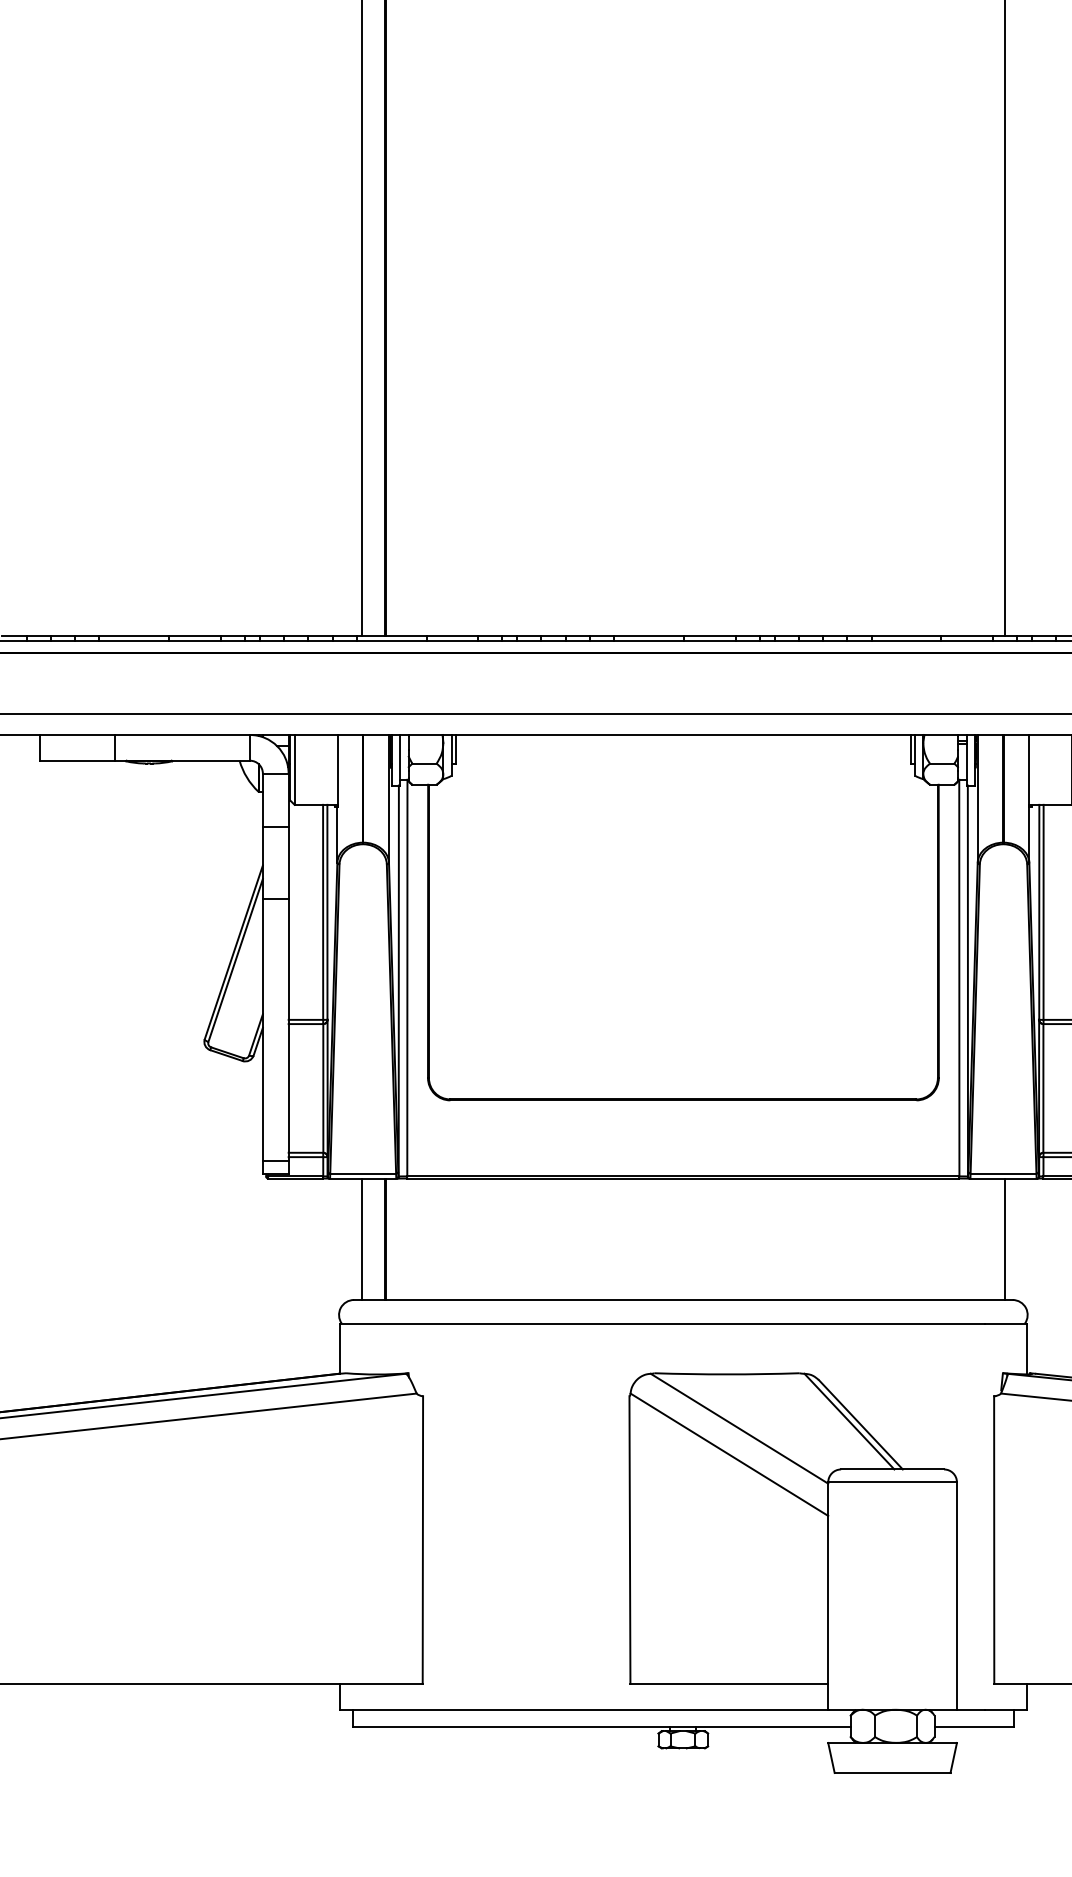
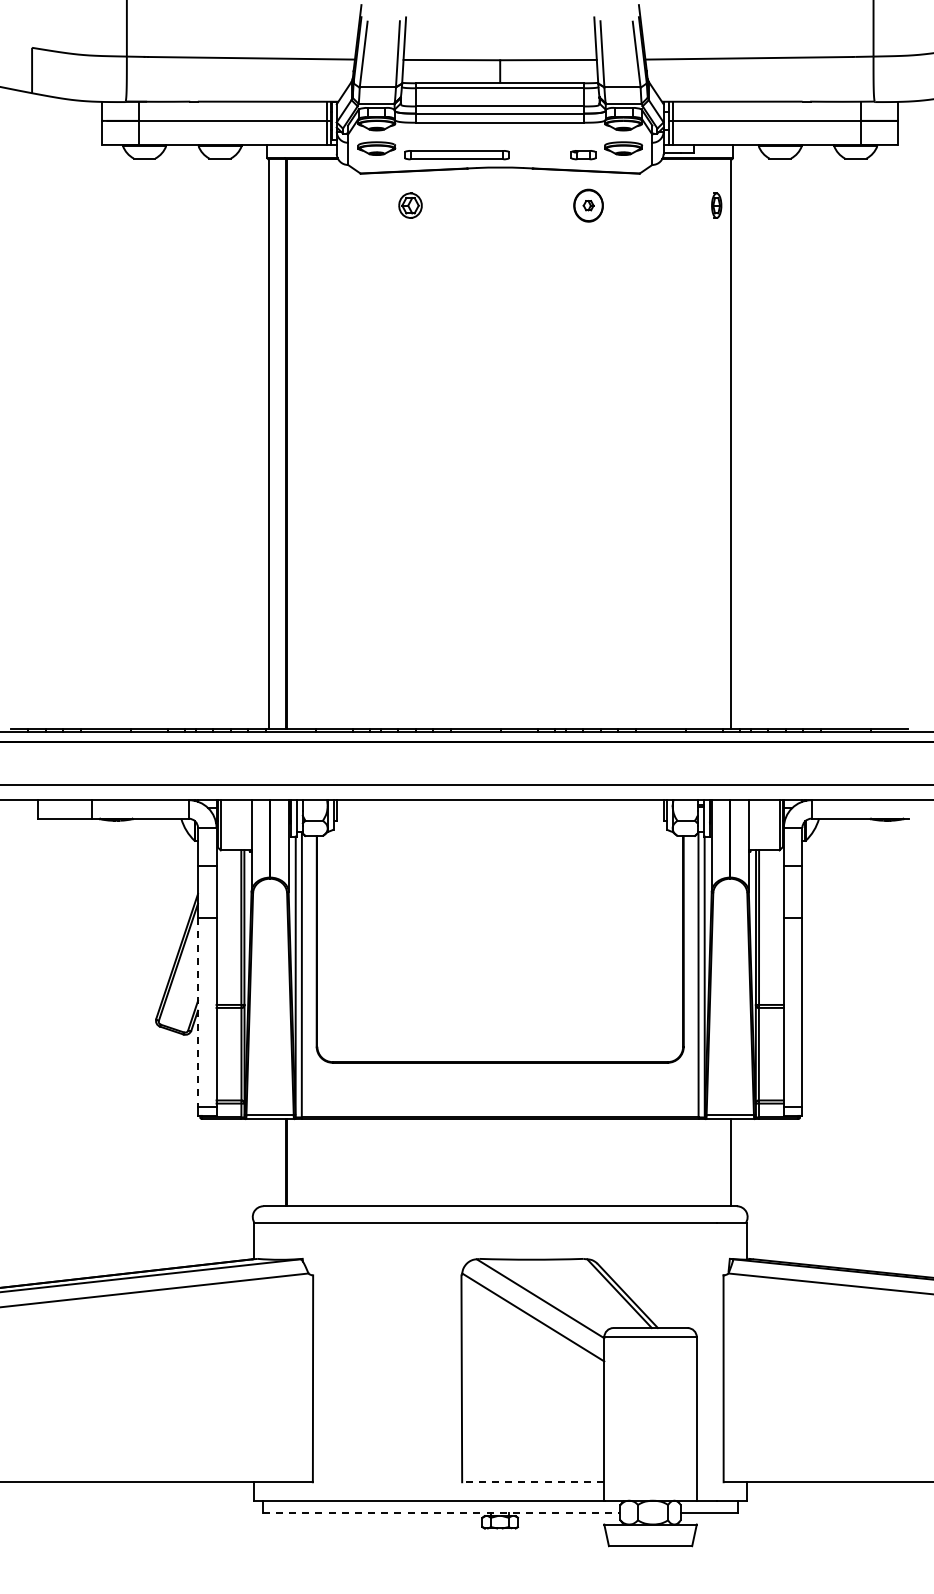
line: (263, 1030) -> (198, 1012), solid -> dashed
line: (360, 1239) -> (268, 1162), removed
line: (728, 1684) -> (532, 1482), solid -> dashed
line: (601, 1727) -> (441, 1513), solid -> dashed

